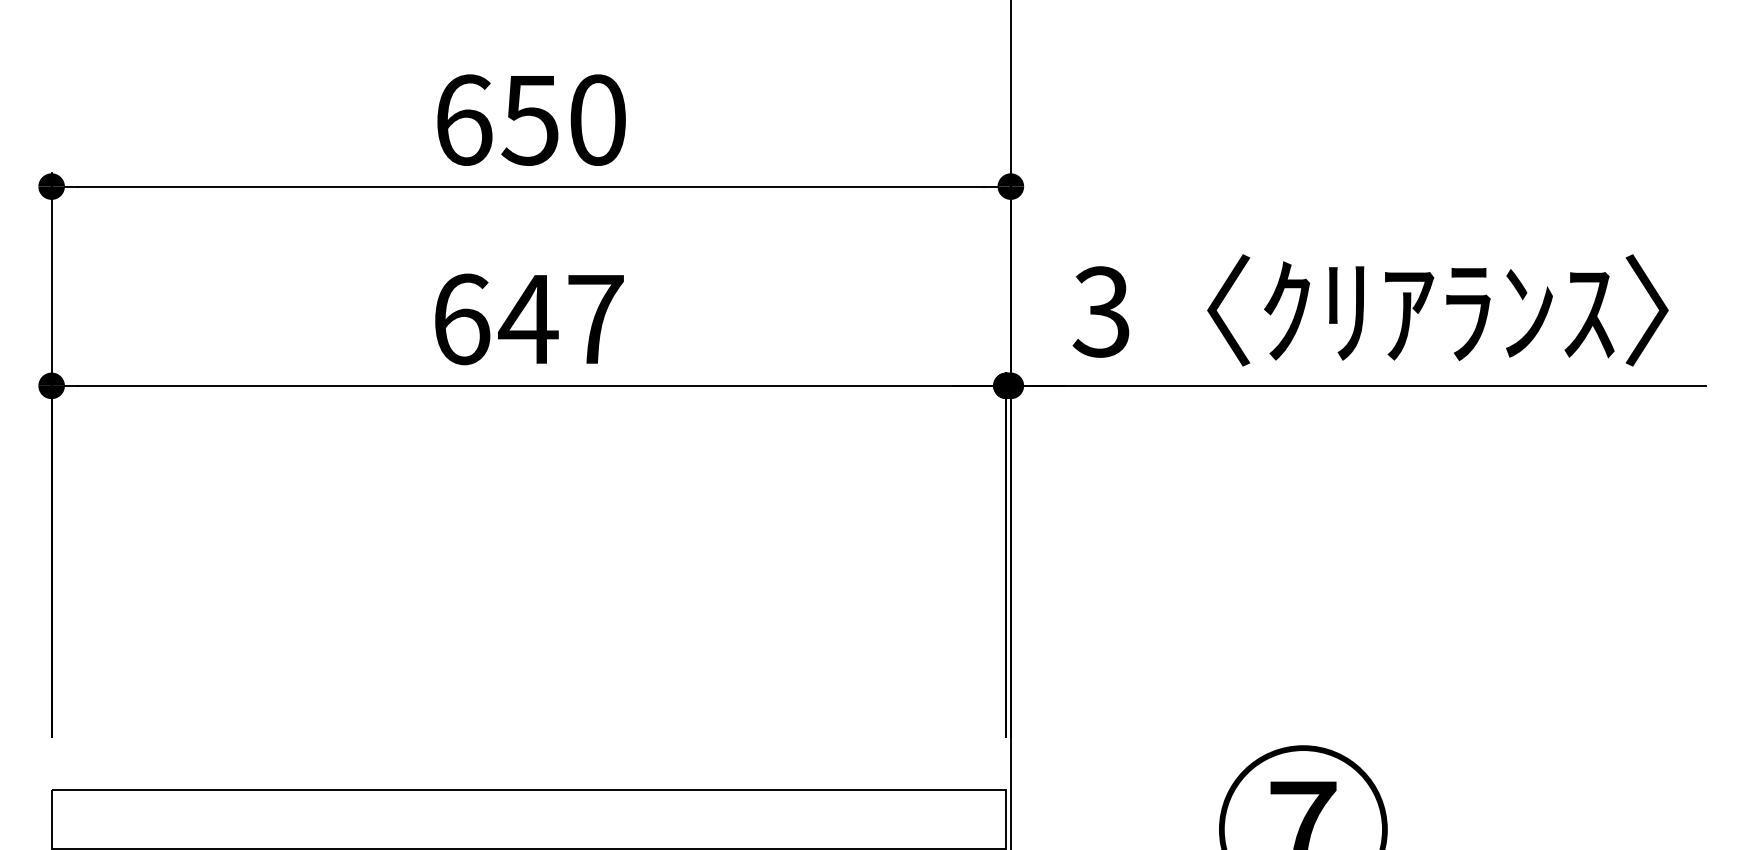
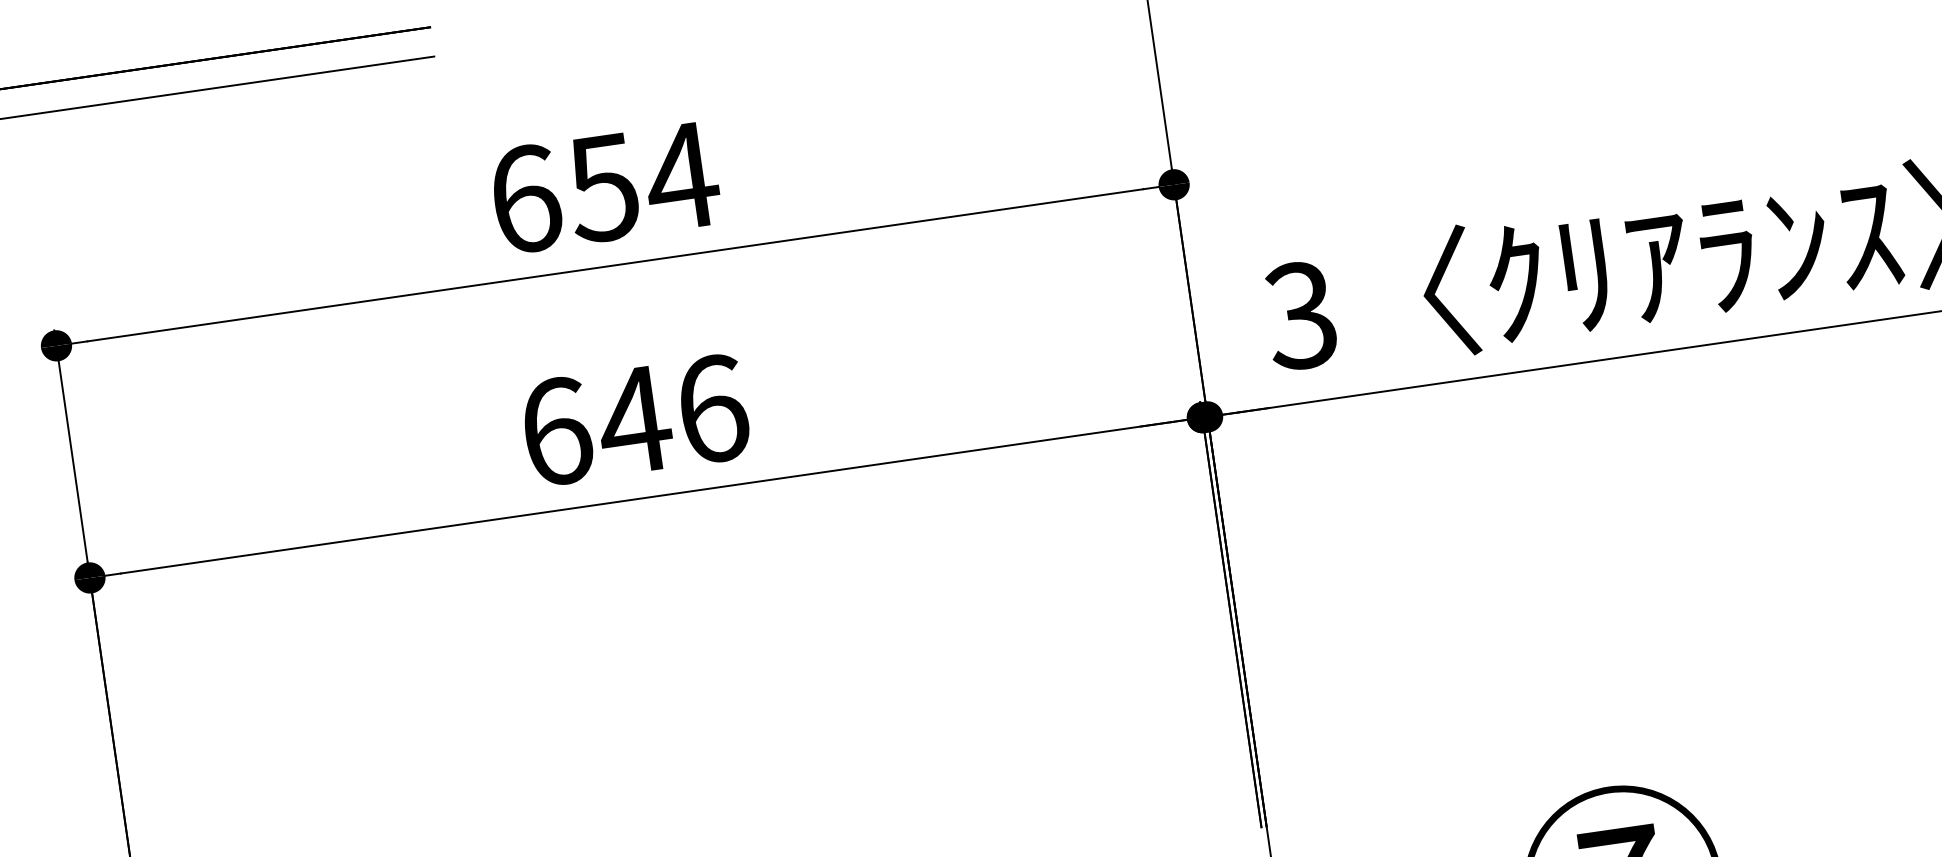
text: (597, 119) -> (681, 175), 650 -> 654
text: (596, 319) -> (713, 409), 647 -> 646

